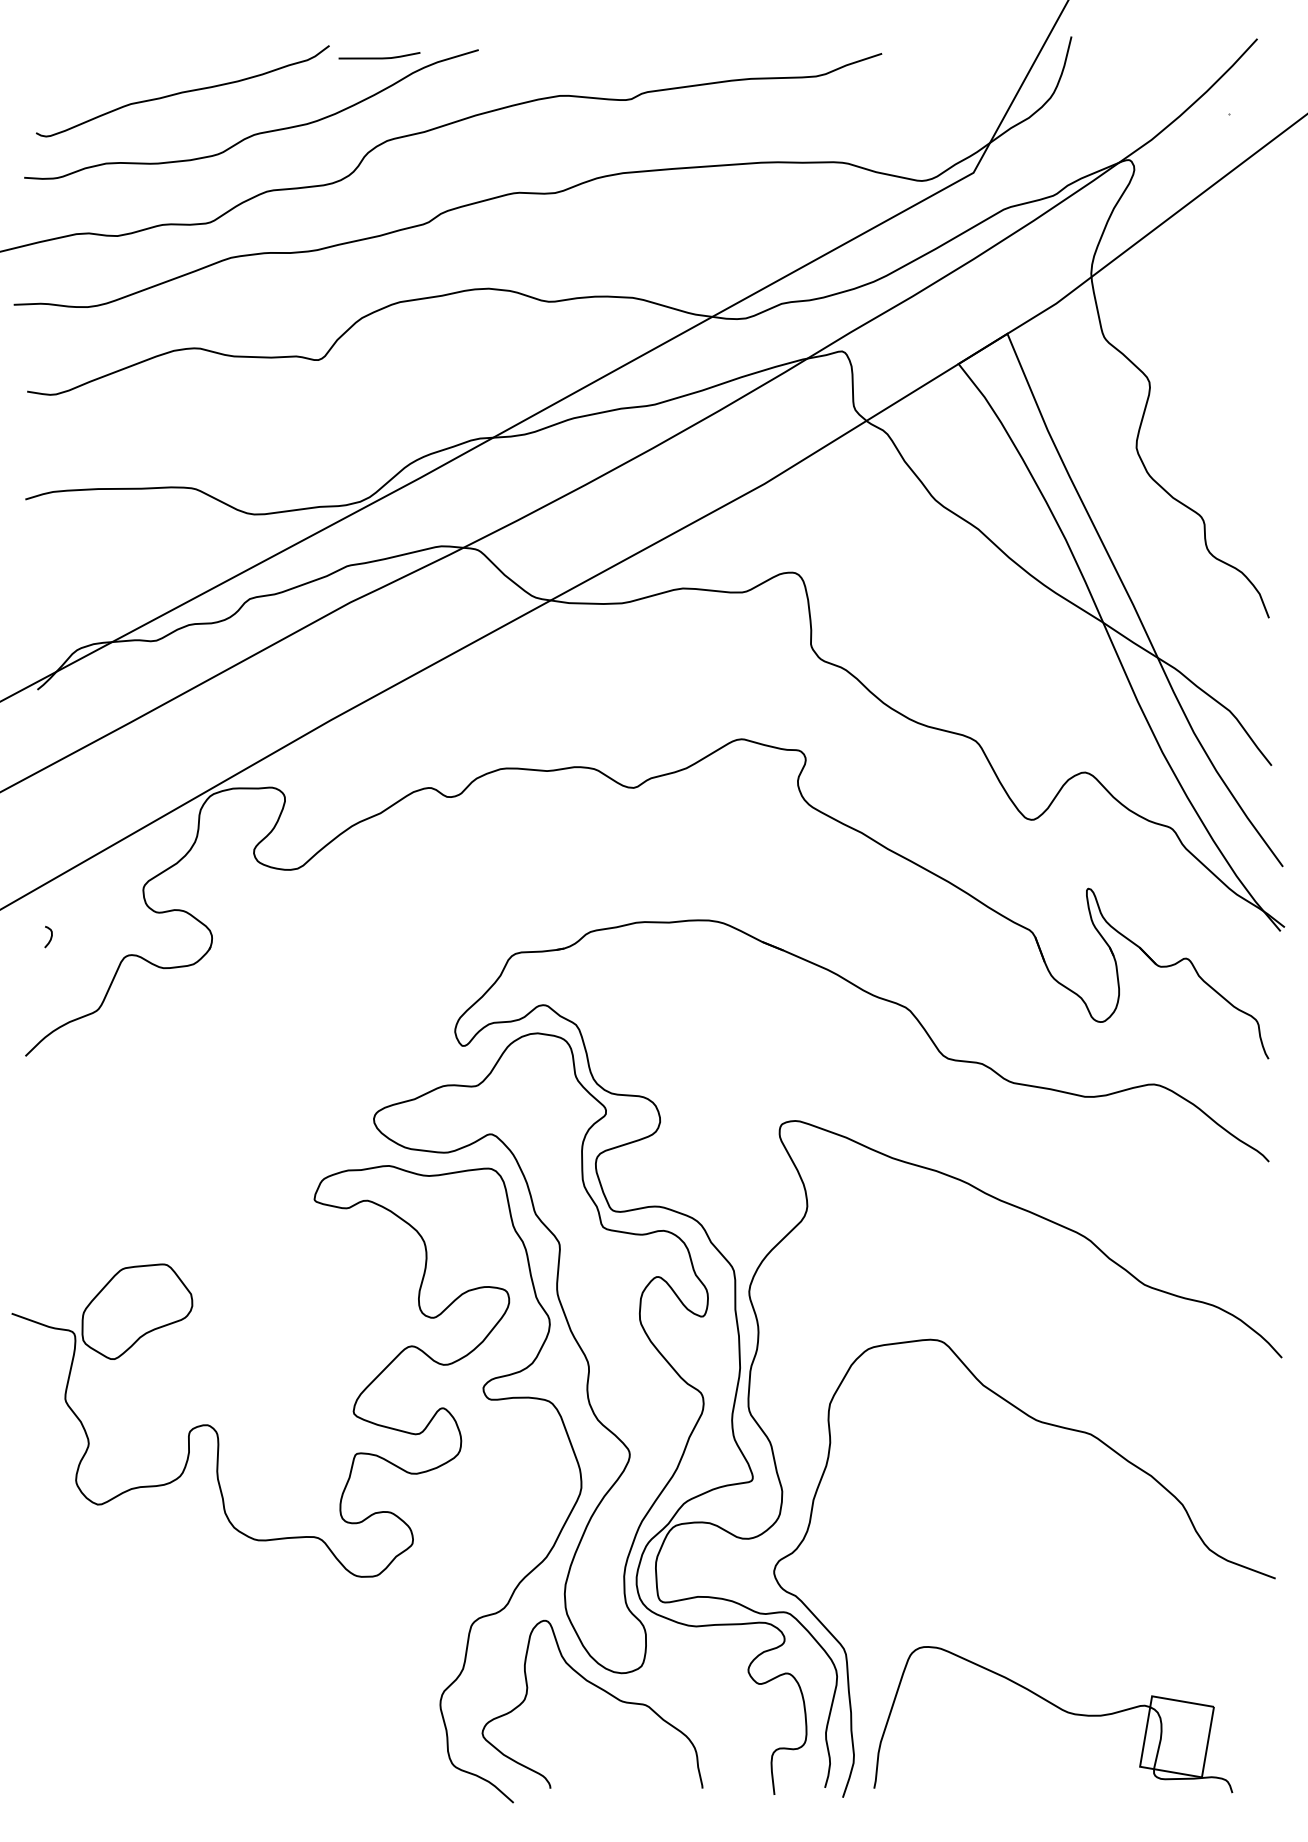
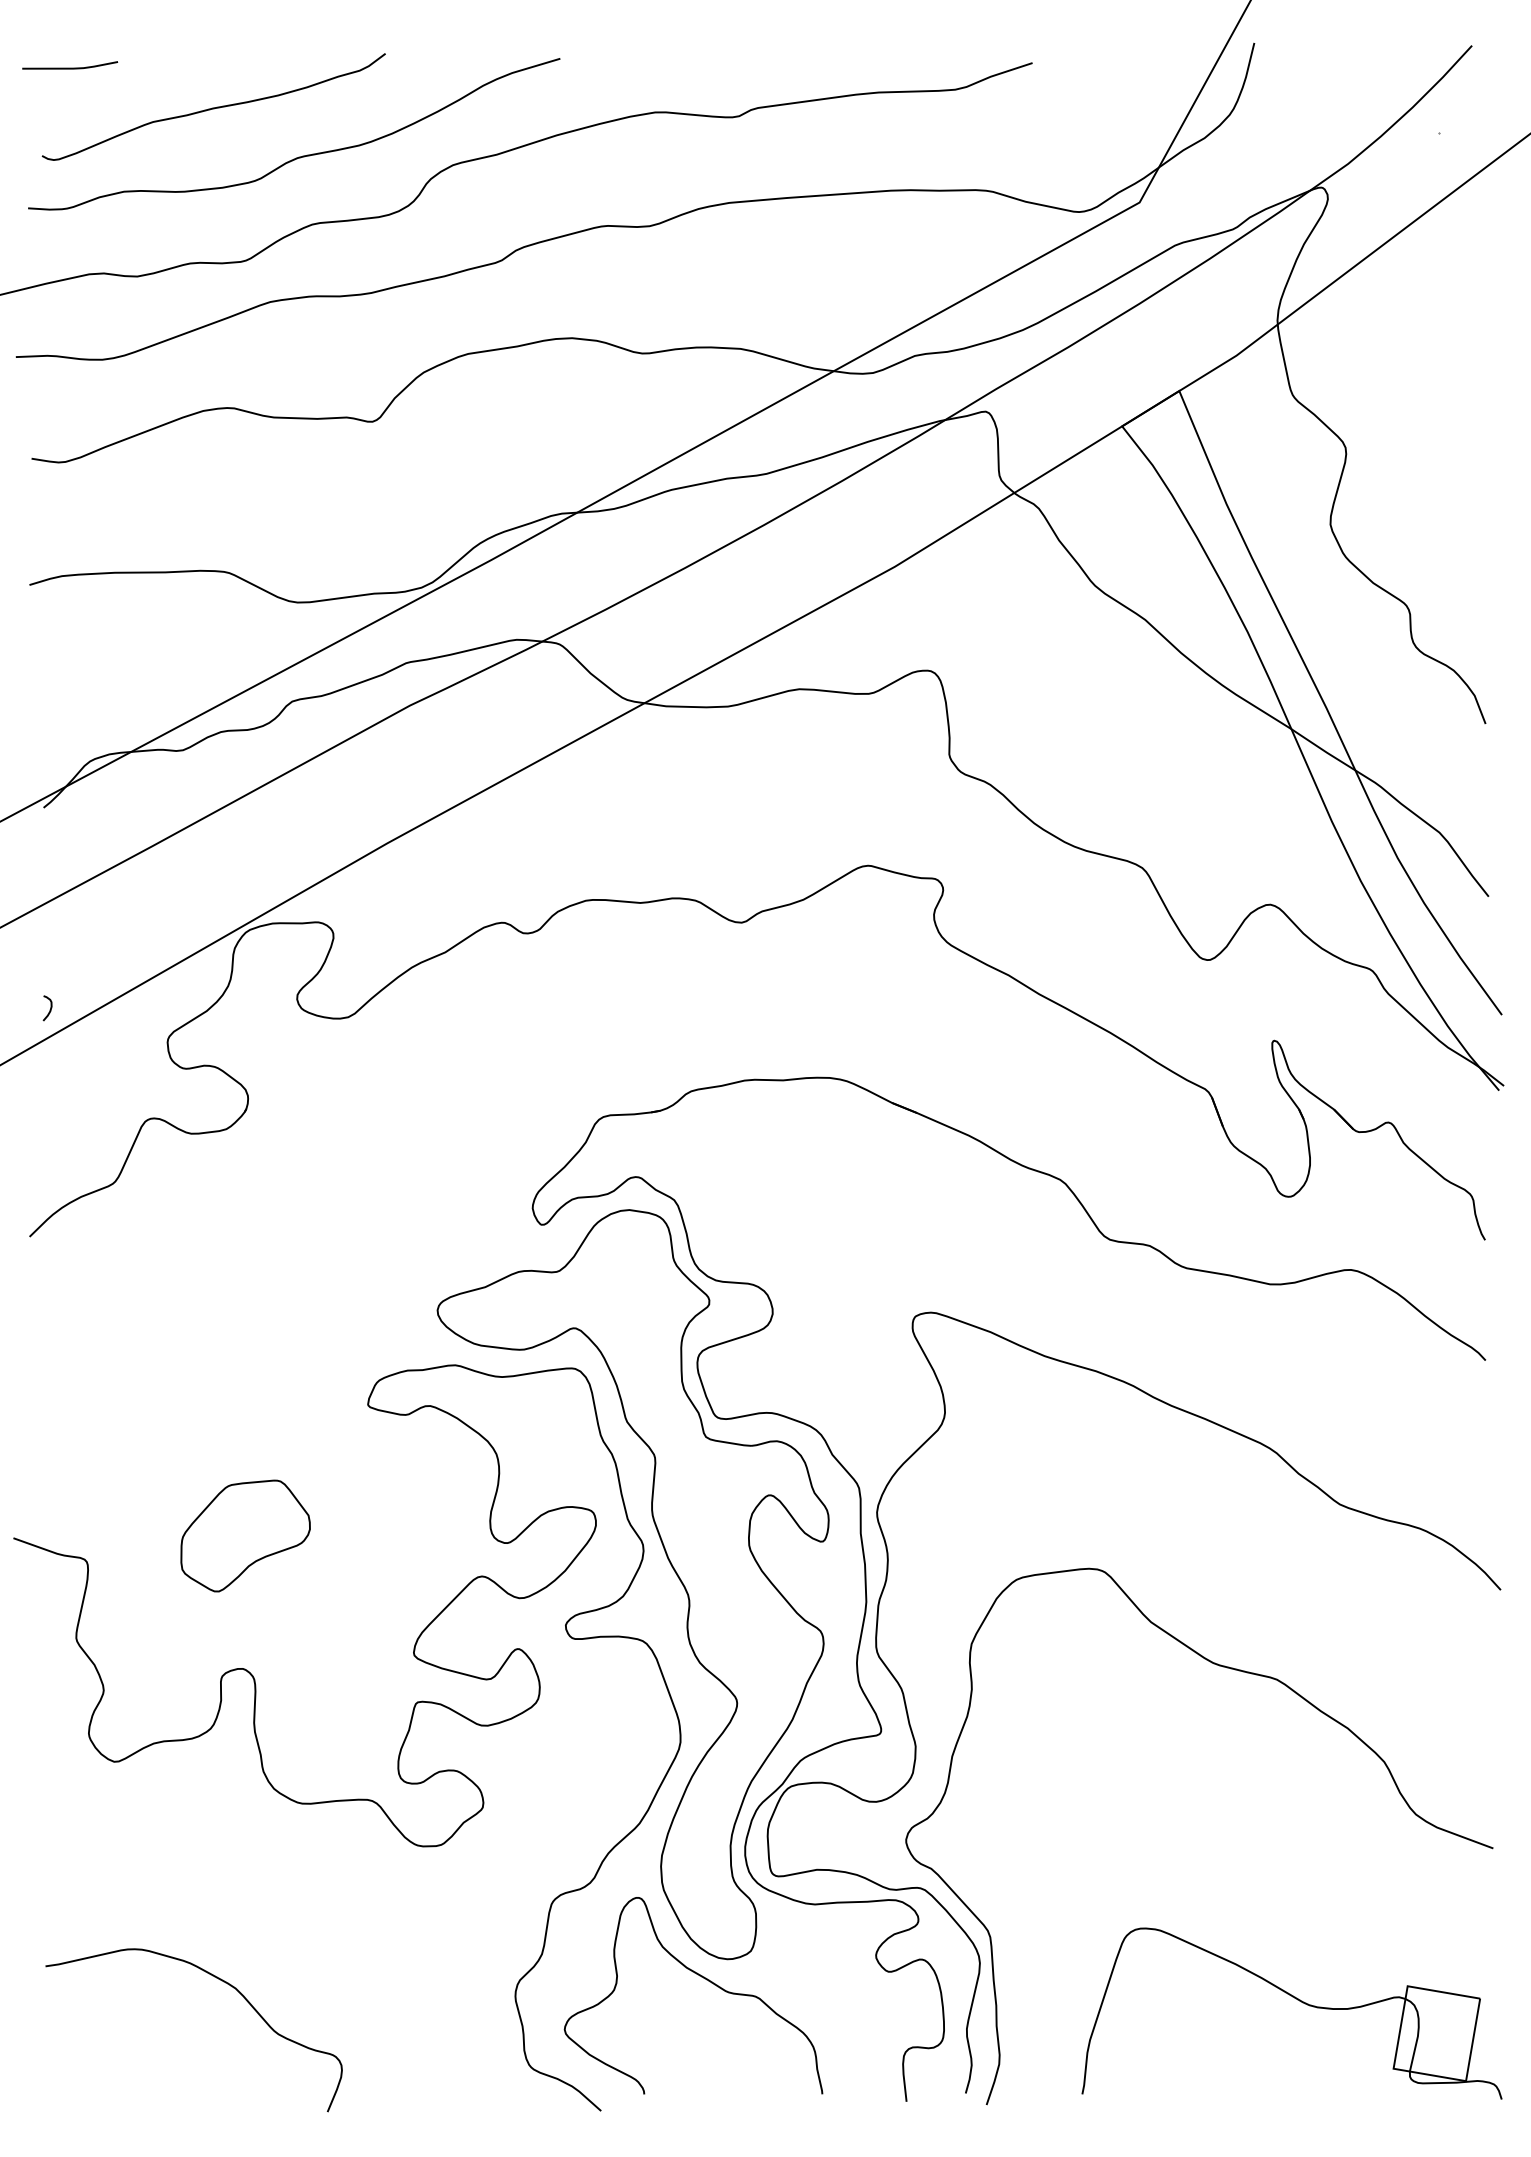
line: (379, 57) -> (70, 67), moved
curve: (50, 938) -> (49, 1009), moved
part: (137, 1311) -> (245, 1535), moved
curve: (191, 1693) -> (223, 1982), added
part: (1057, 1708) -> (1297, 2000), moved

